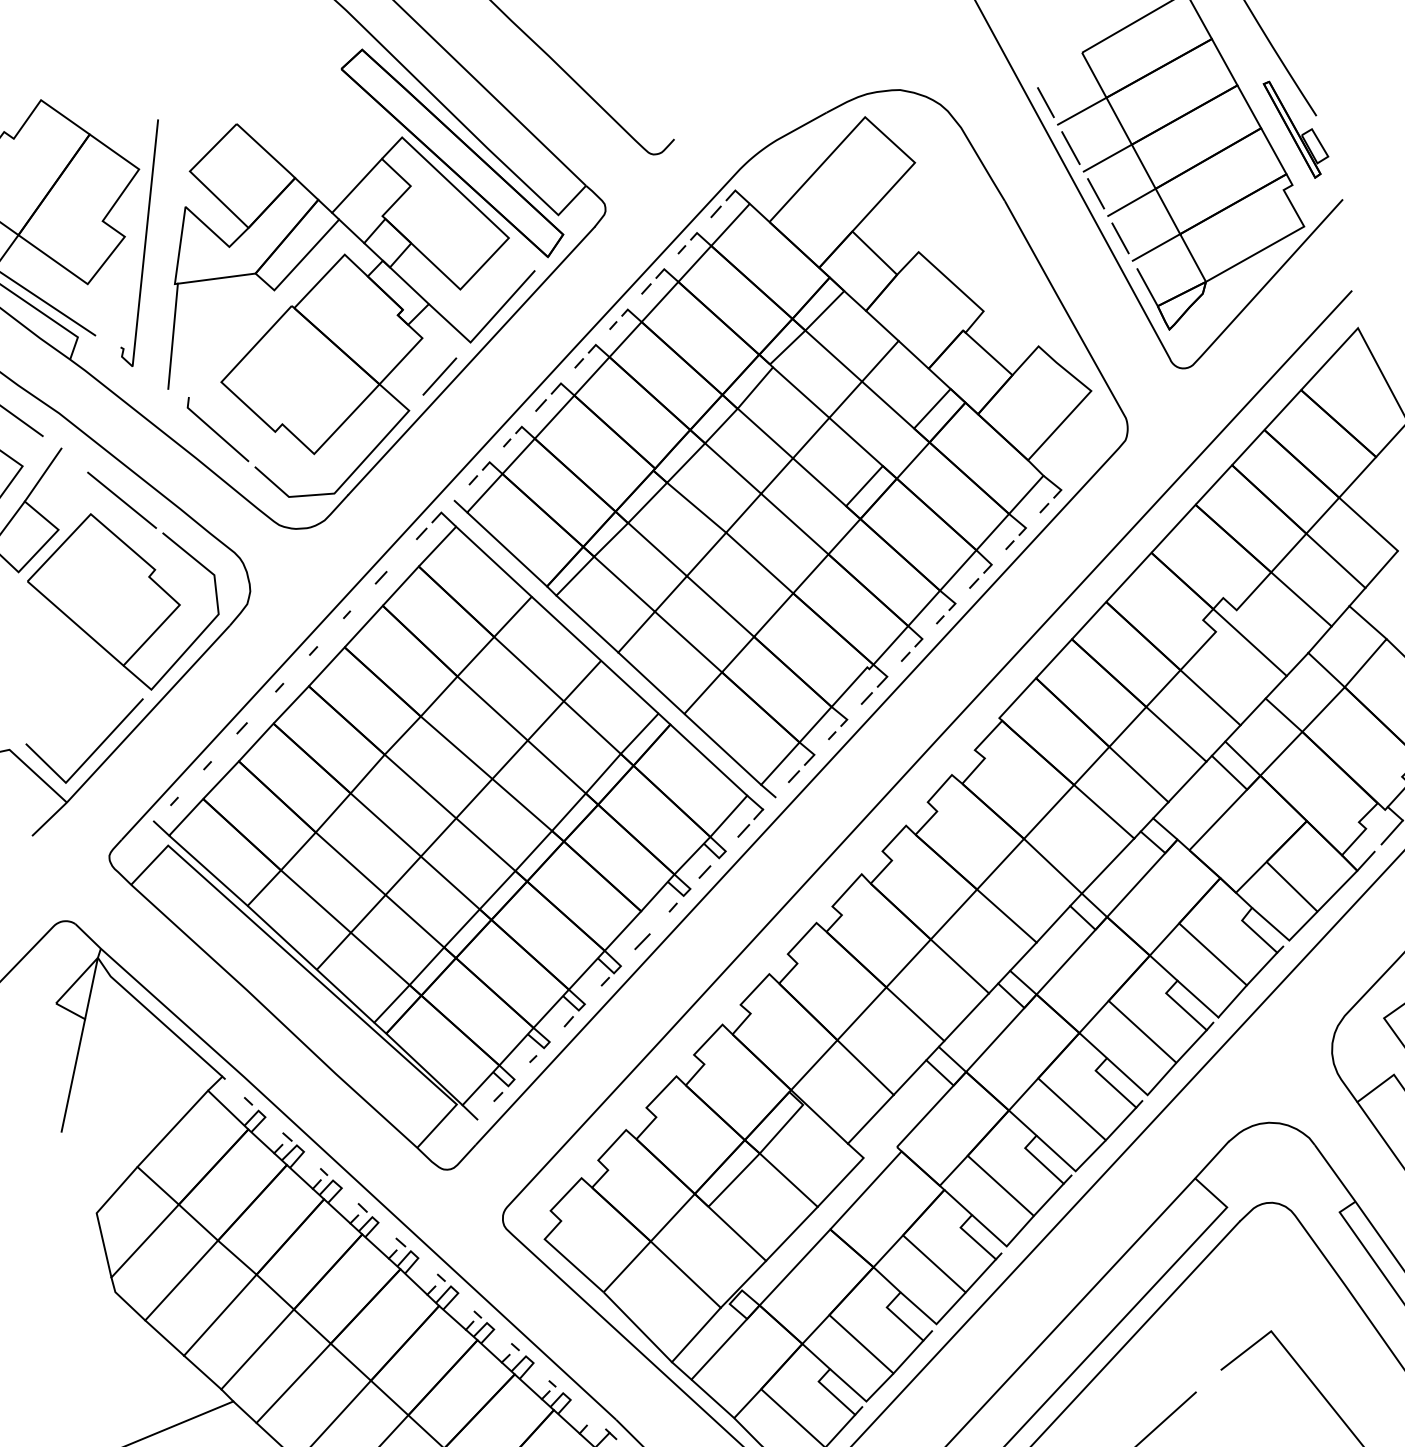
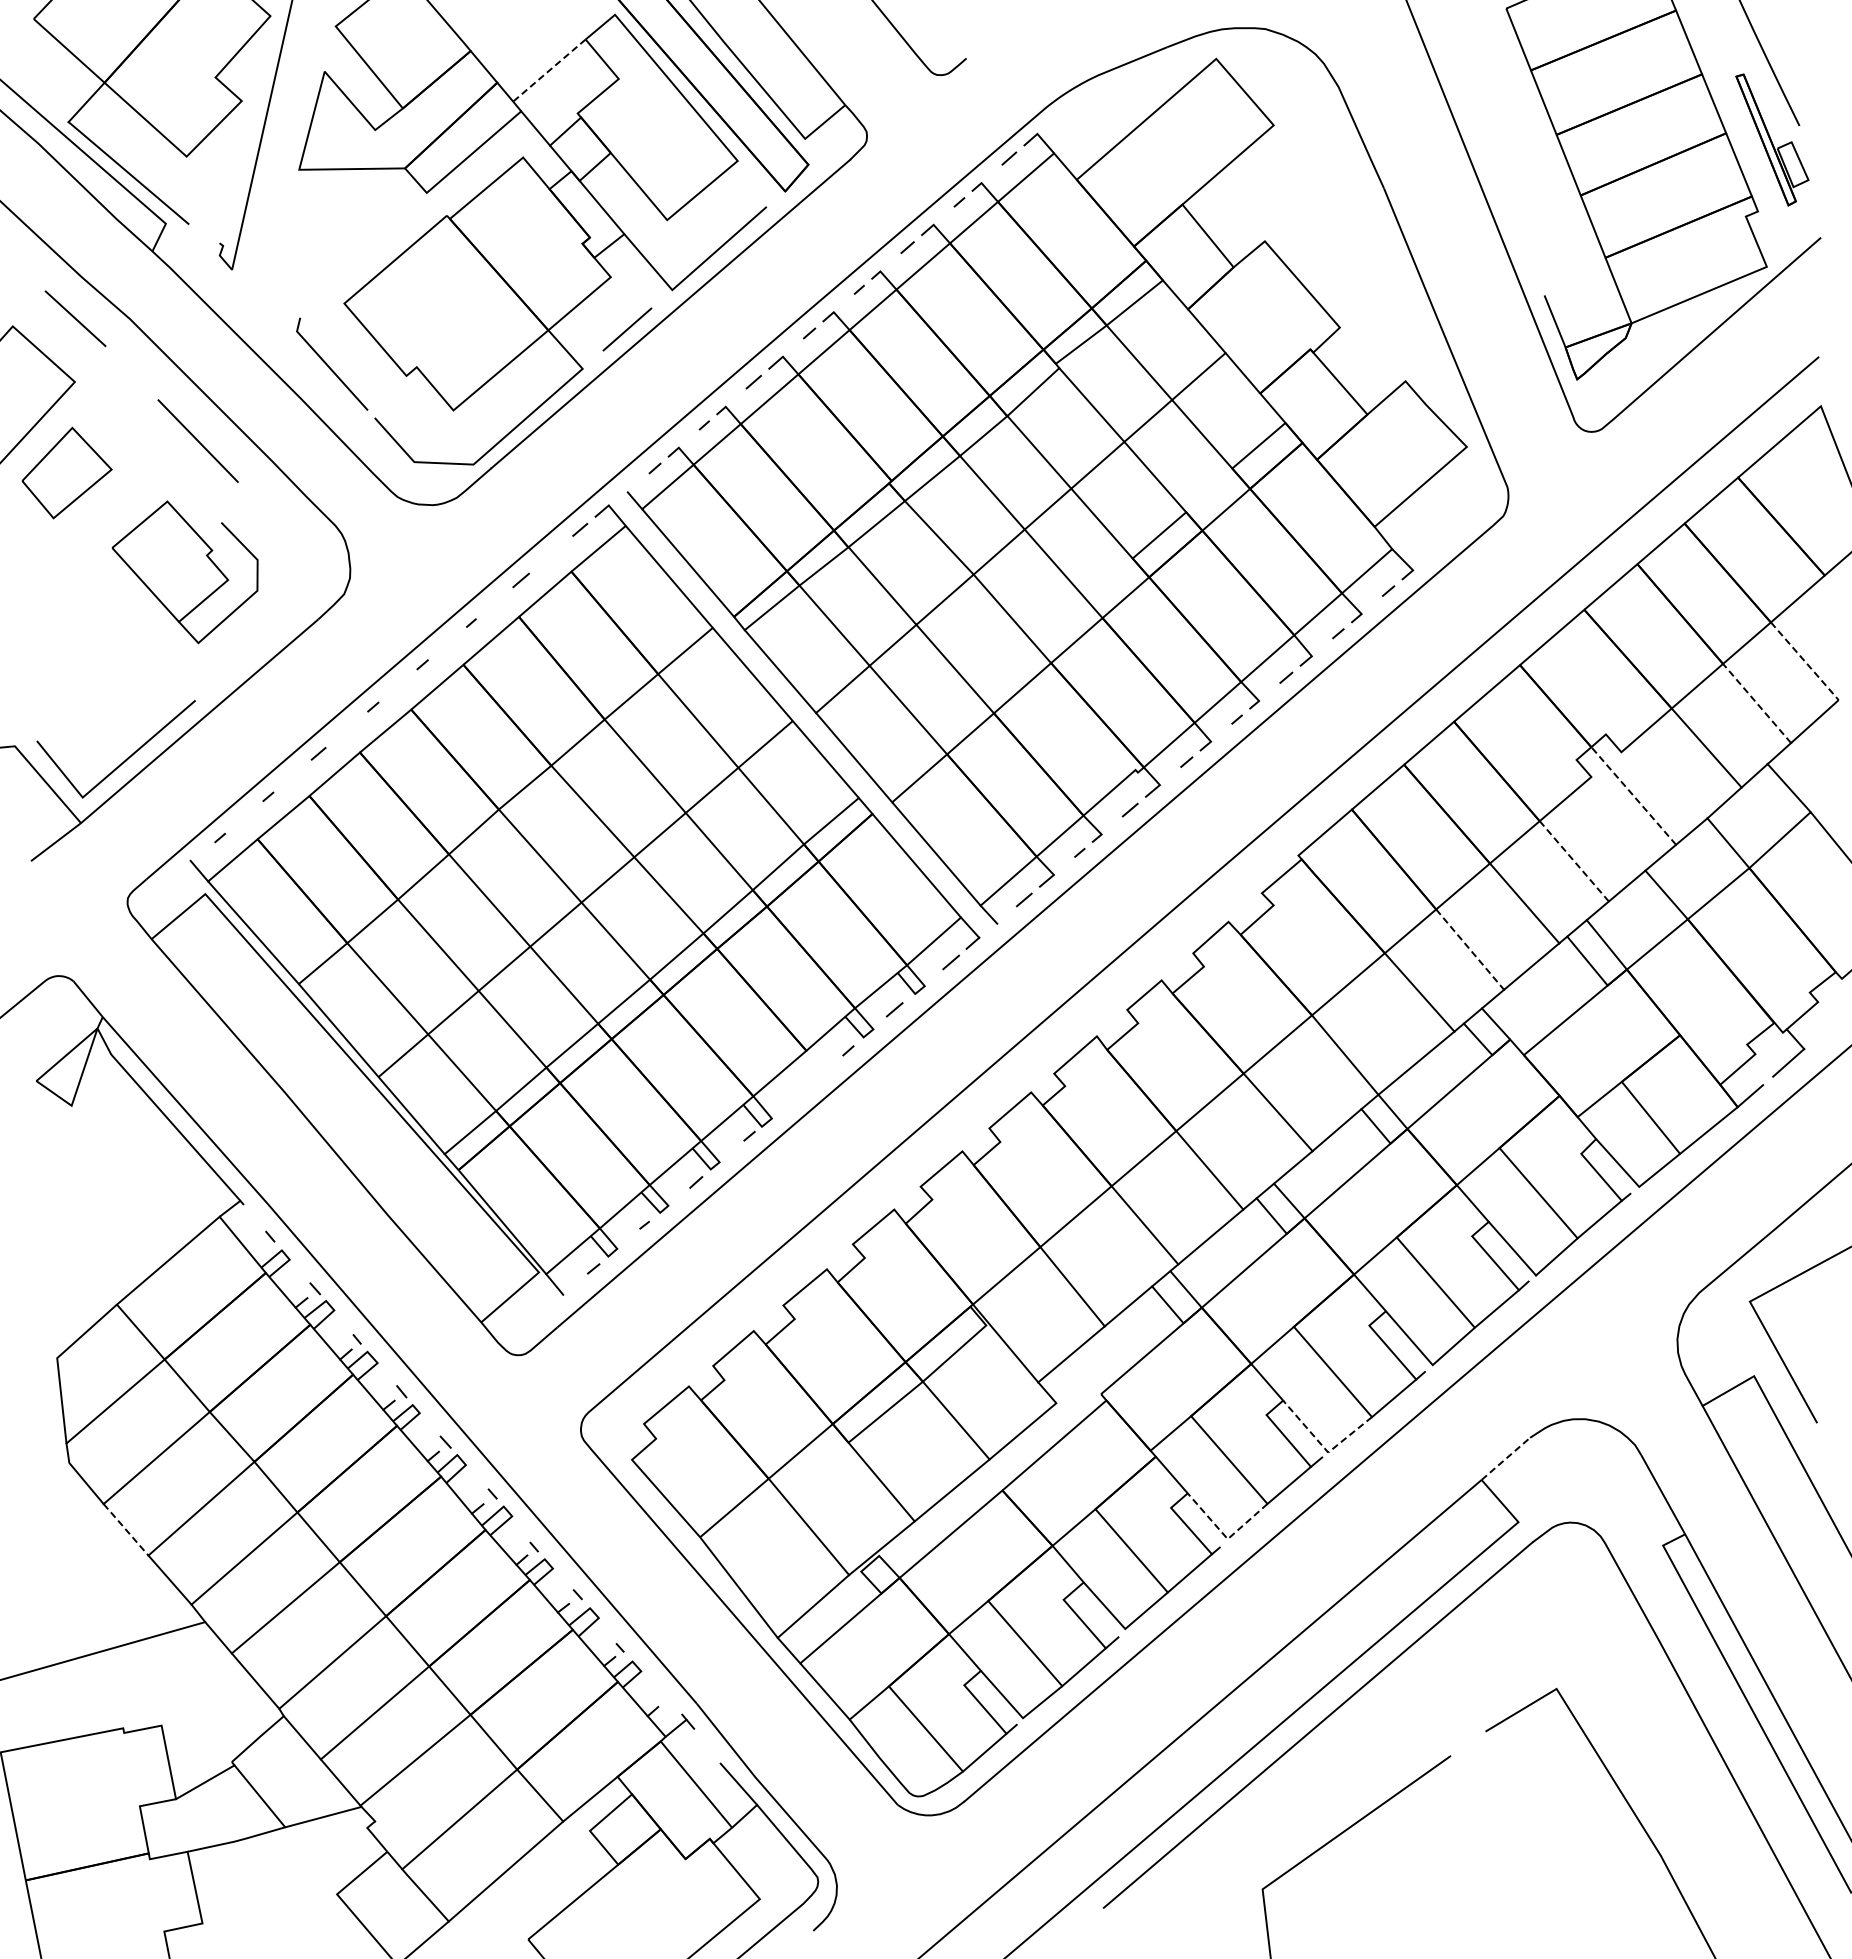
line: (1046, 102) -> (1452, 67), removed
line: (1082, 110) -> (1497, 83), removed
line: (1070, 147) -> (1477, 129), removed
line: (1107, 158) -> (1523, 148), removed
line: (357, 185) -> (549, 70), solid -> dashed
line: (1095, 193) -> (1502, 192), removed
line: (1131, 202) -> (1547, 209), removed
line: (1120, 237) -> (1527, 253), removed
line: (1156, 247) -> (1572, 271), removed
line: (172, 336) -> (288, 236), removed
line: (42, 475) -> (99, 396), removed
line: (1368, 524) -> (1804, 661), solid -> dashed
line: (1335, 560) -> (1756, 703), solid -> dashed
part: (123, 601) -> (184, 572), size x0.6
line: (1249, 642) -> (1633, 796), solid -> dashed
line: (1210, 697) -> (1574, 861), solid -> dashed
line: (1139, 774) -> (1470, 949), solid -> dashed
line: (642, 941) -> (803, 1089), removed
line: (72, 1075) -> (47, 1176), removed
line: (1212, 1159) -> (1506, 1458), solid -> dashed
line: (1072, 1168) -> (1324, 1448), solid -> dashed
line: (1004, 1244) -> (1225, 1536), solid -> dashed
line: (165, 1338) -> (126, 1530), solid -> dashed

